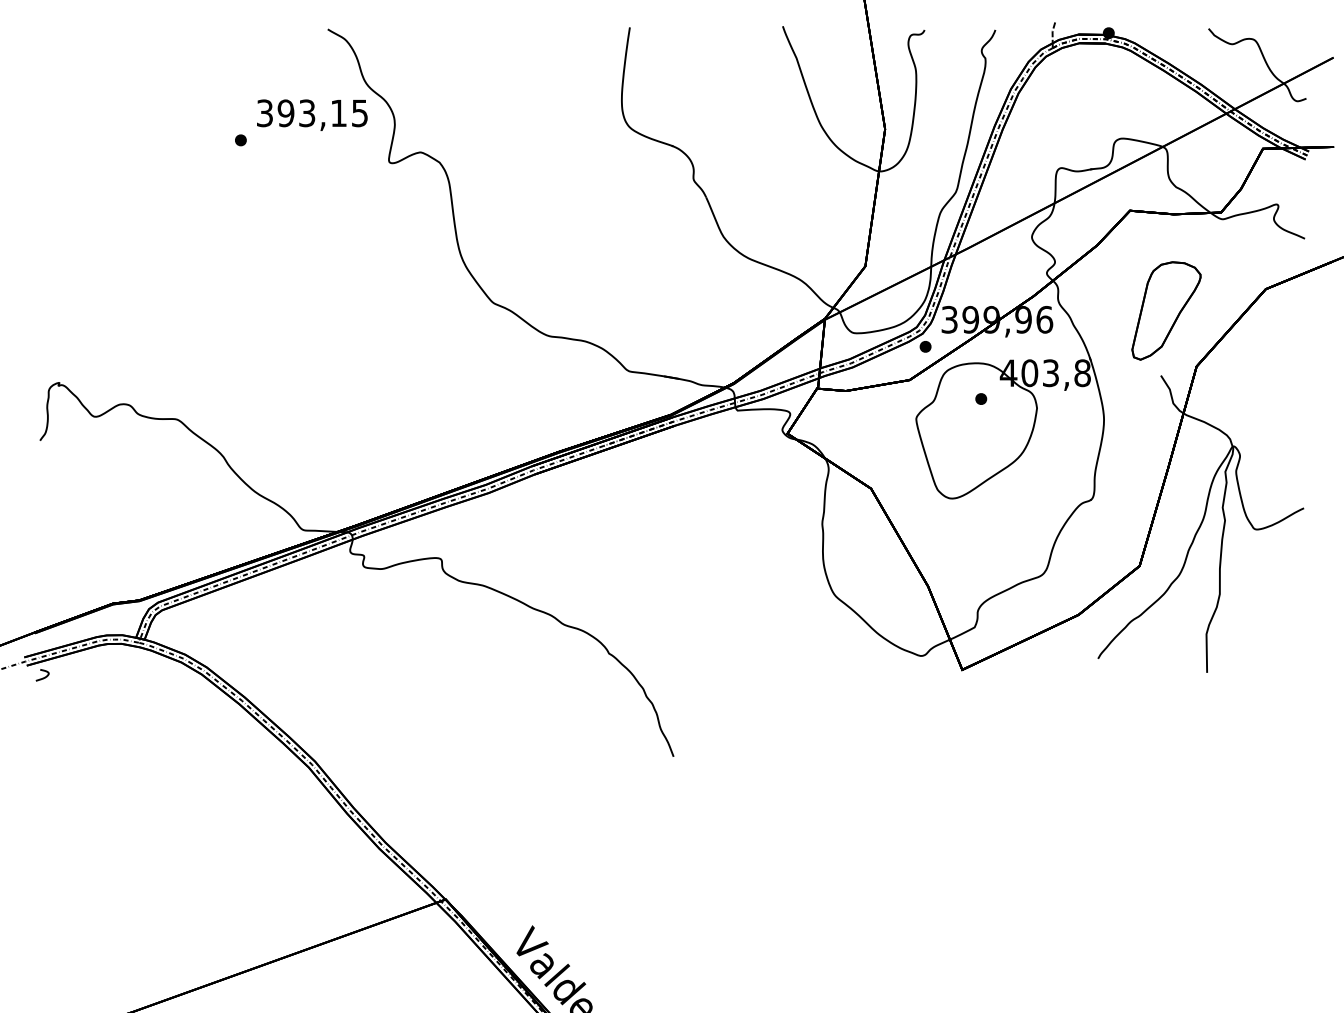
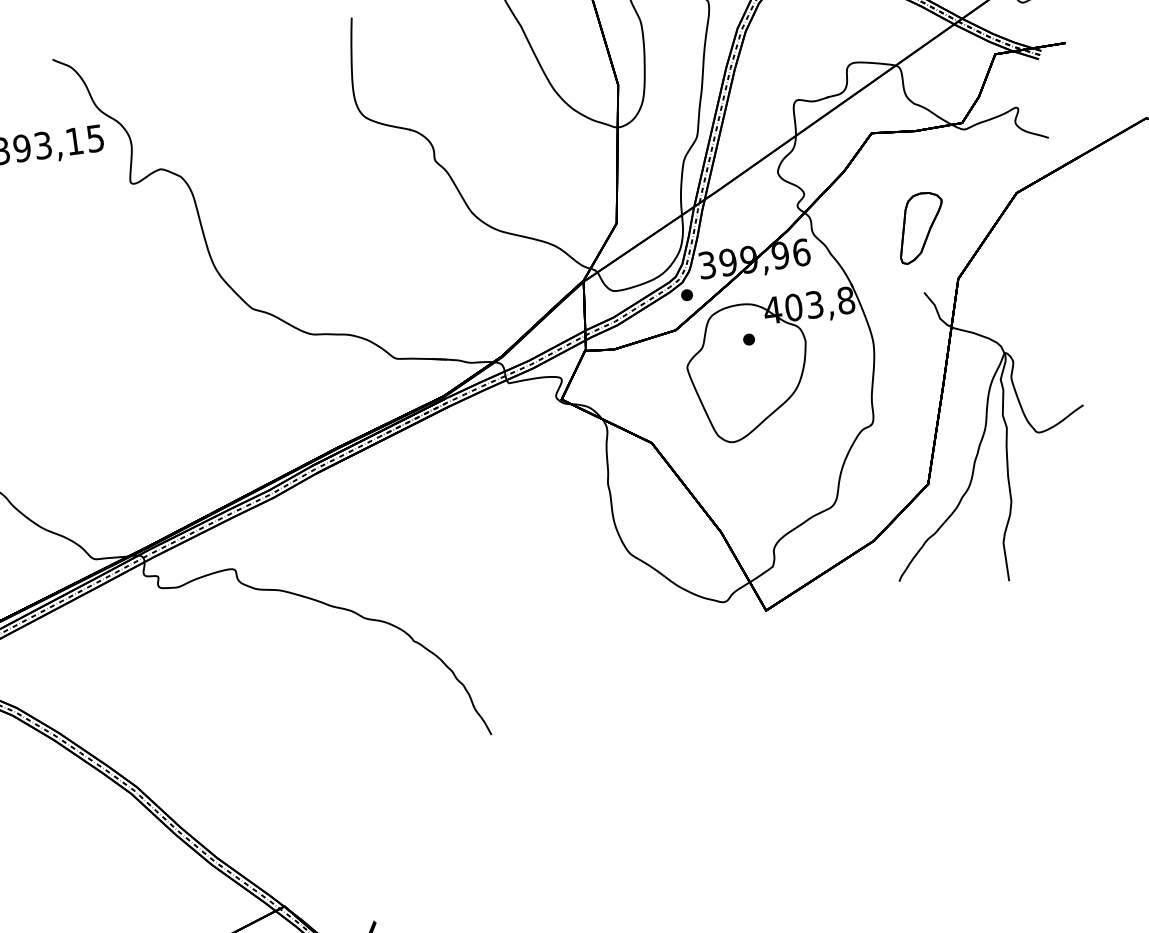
part: (1166, 310) -> (921, 227), size x0.7

